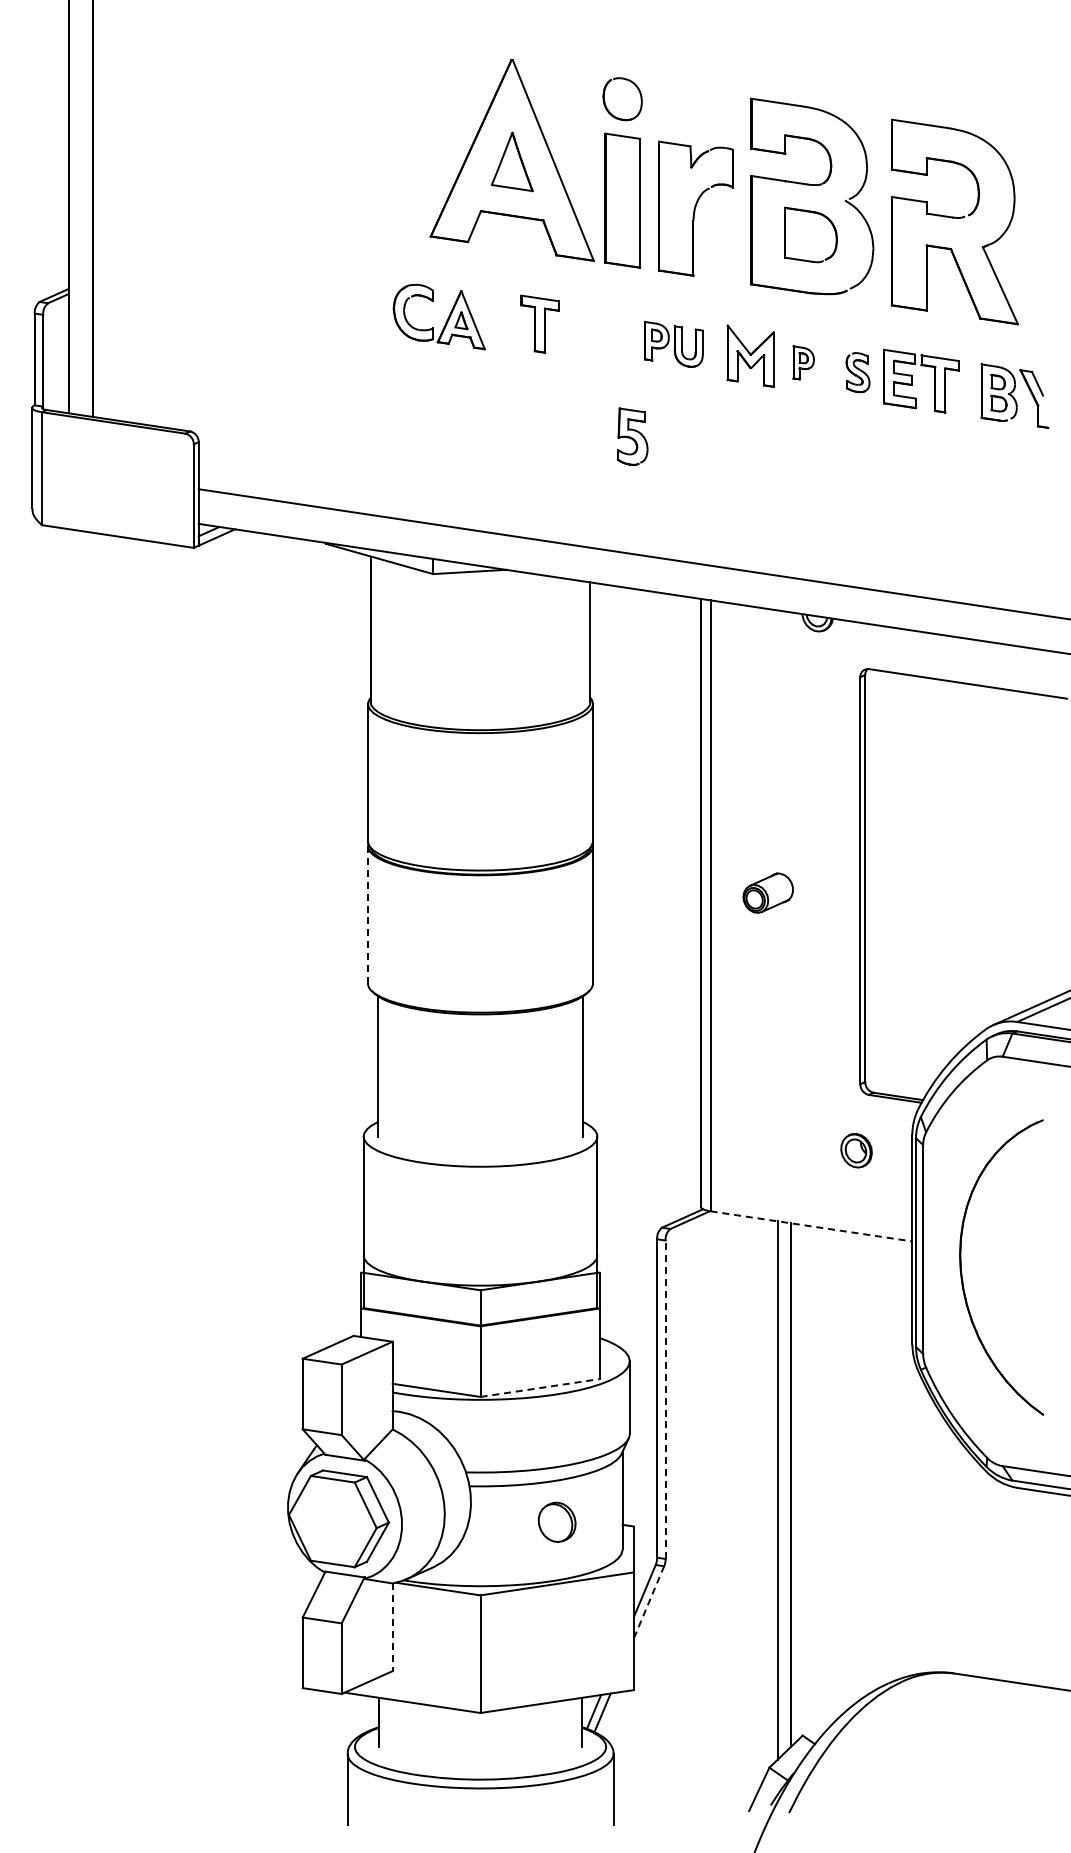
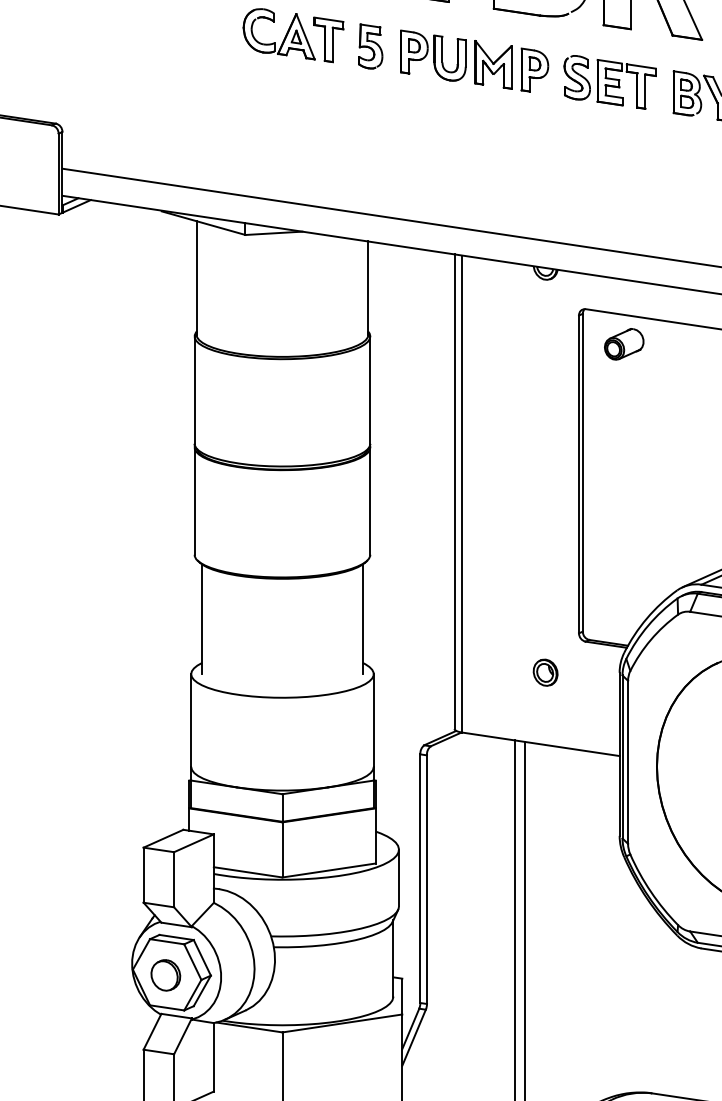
part: (446, 320) -> (284, 36), moved
part: (673, 344) -> (433, 55), size x1.43
part: (803, 362) -> (534, 69), size x1.67
part: (857, 372) -> (576, 77), size x1.43
part: (632, 436) -> (370, 46), moved
part: (767, 892) -> (623, 343), moved
line: (368, 914) -> (195, 500), dashed -> solid
part: (856, 1150) -> (545, 672), moved
line: (811, 1226) -> (540, 744), dashed -> solid
line: (540, 1387) -> (329, 870), dashed -> solid
line: (665, 1399) -> (426, 879), dashed -> solid
part: (556, 1521) -> (165, 974), moved
line: (649, 1602) -> (414, 1037), dashed -> solid
line: (392, 1627) -> (213, 1057), dashed -> solid

